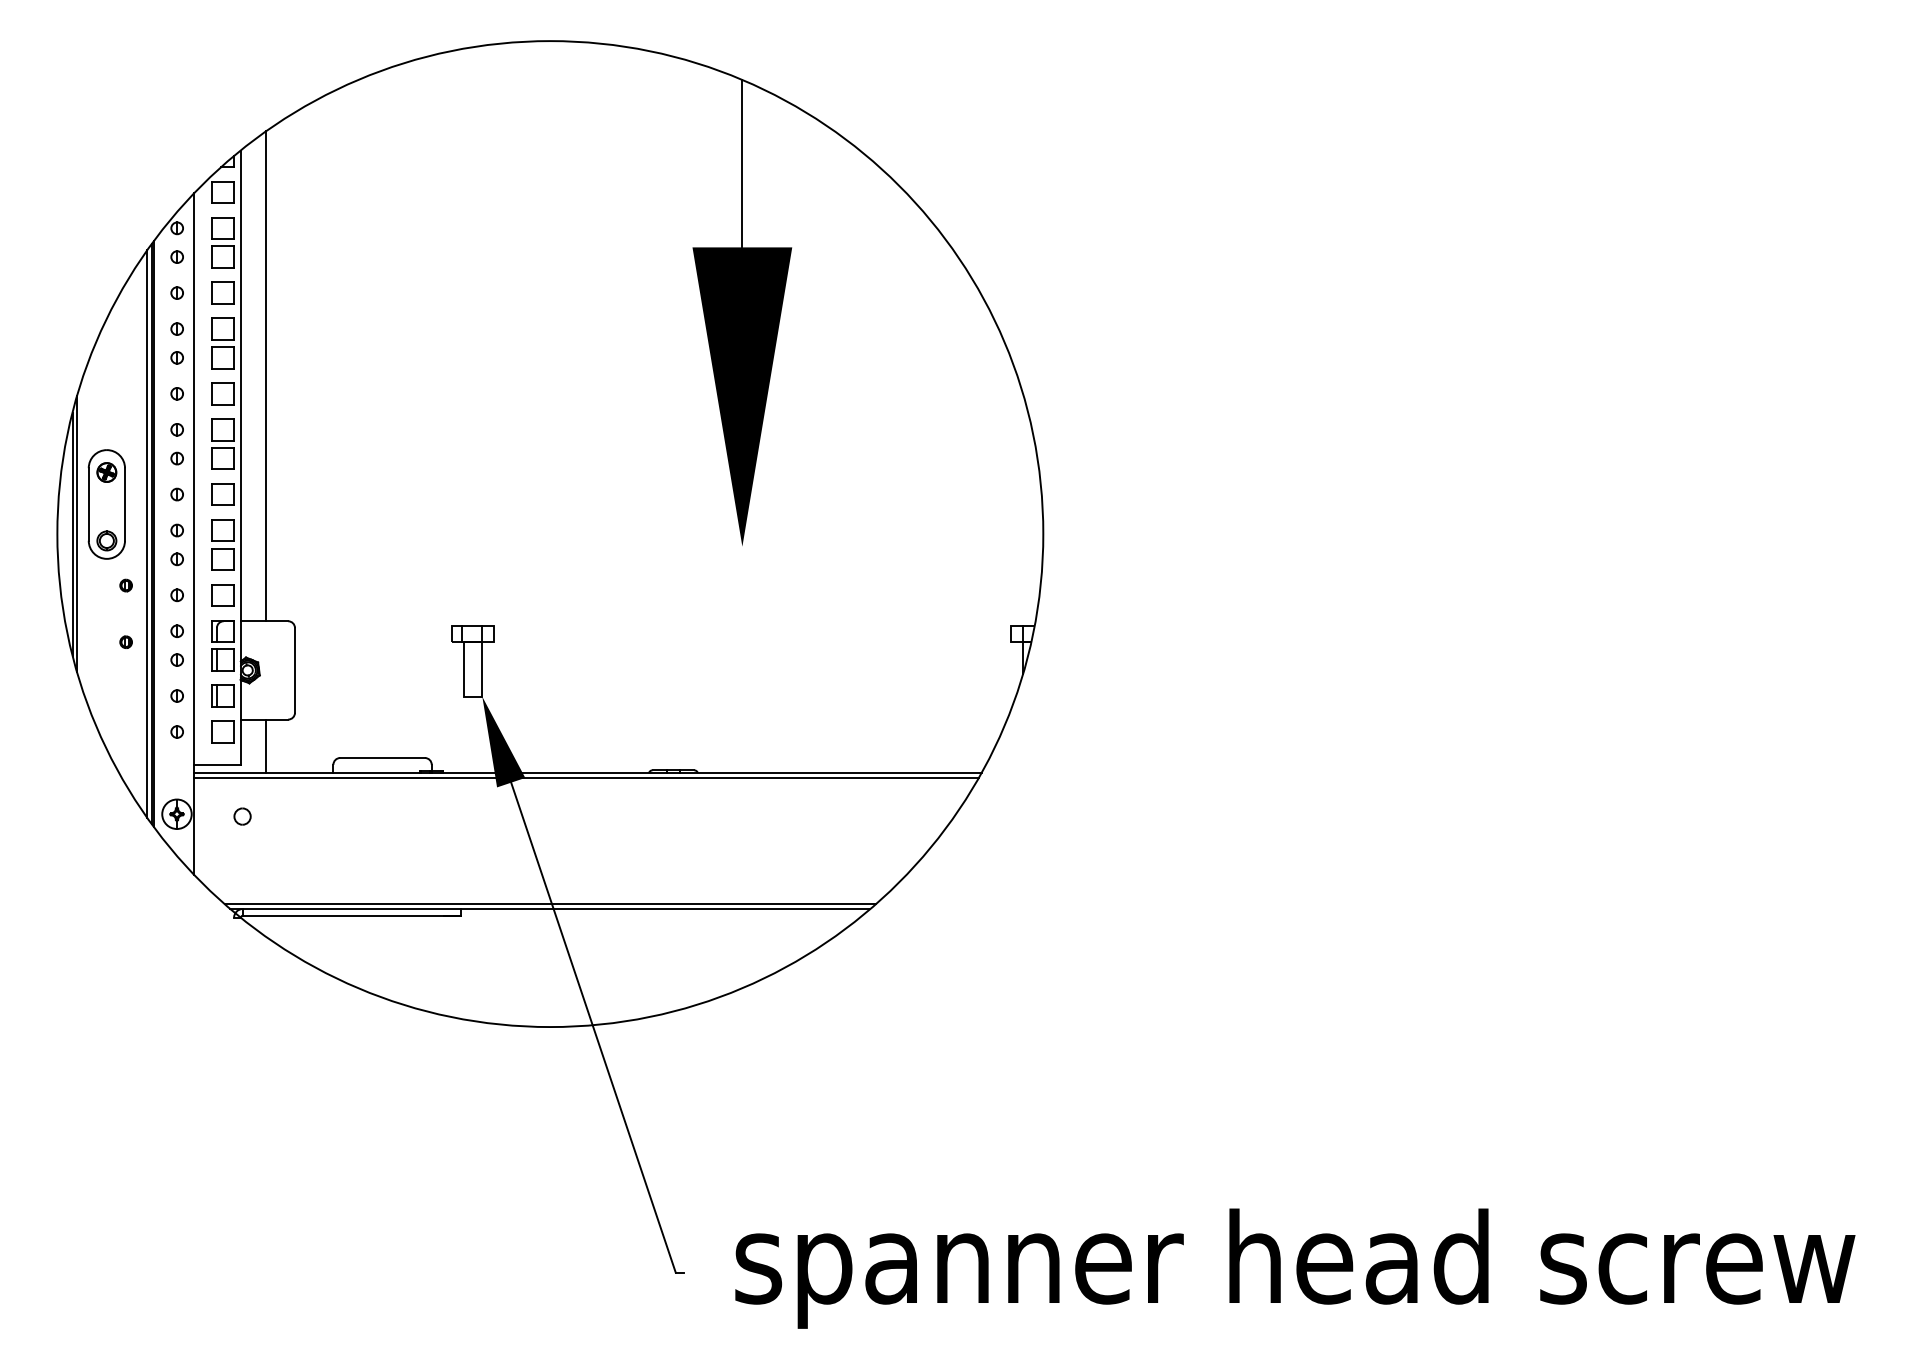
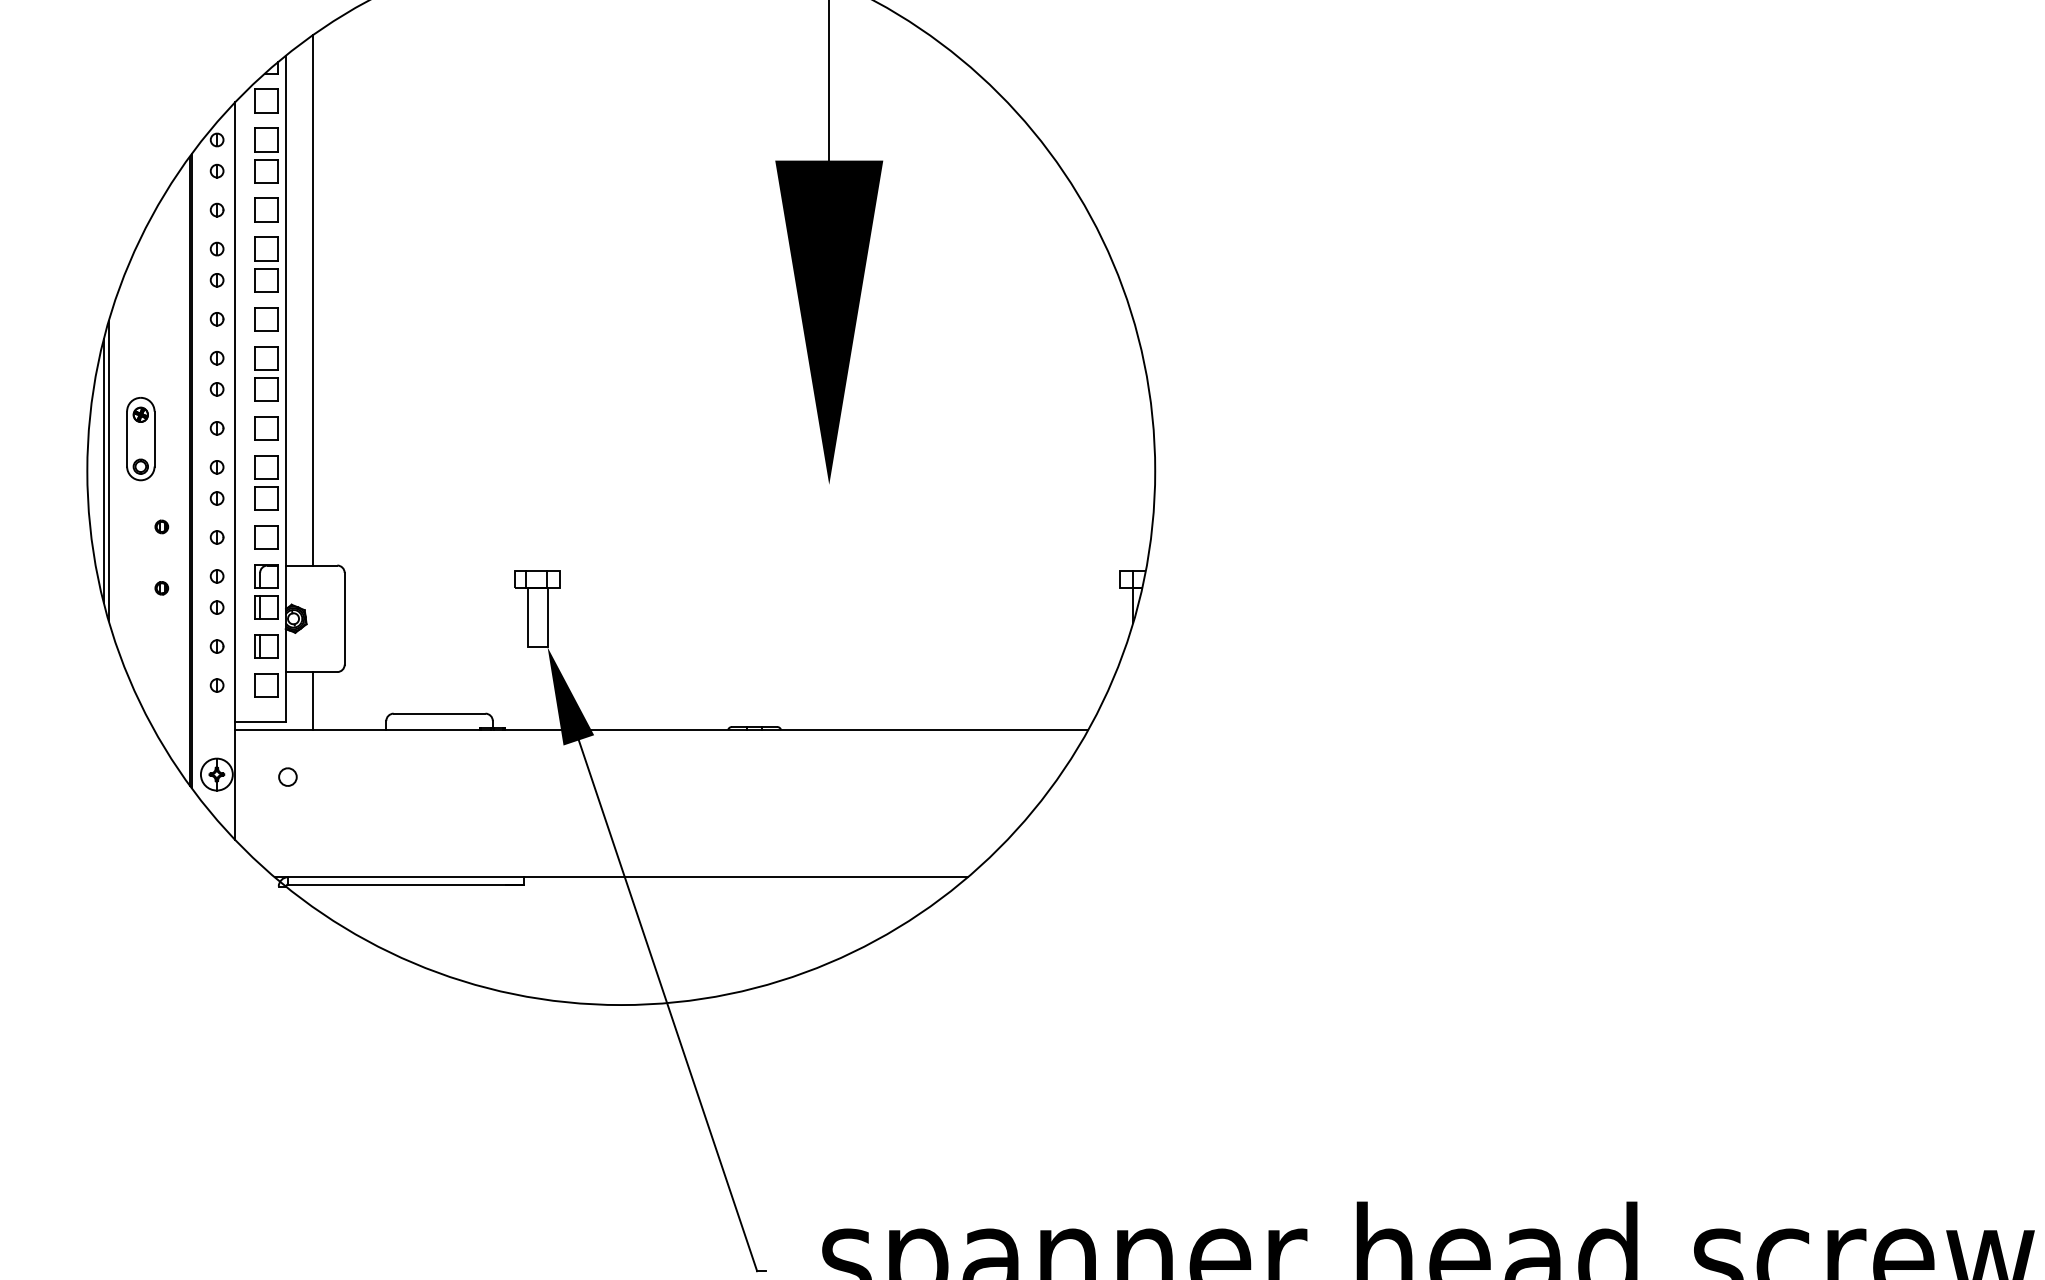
part: (106, 504) -> (140, 439), size x0.7
line: (147, 534) -> (184, 471), removed
line: (585, 777) -> (659, 734), removed
line: (550, 904) -> (621, 872), removed

